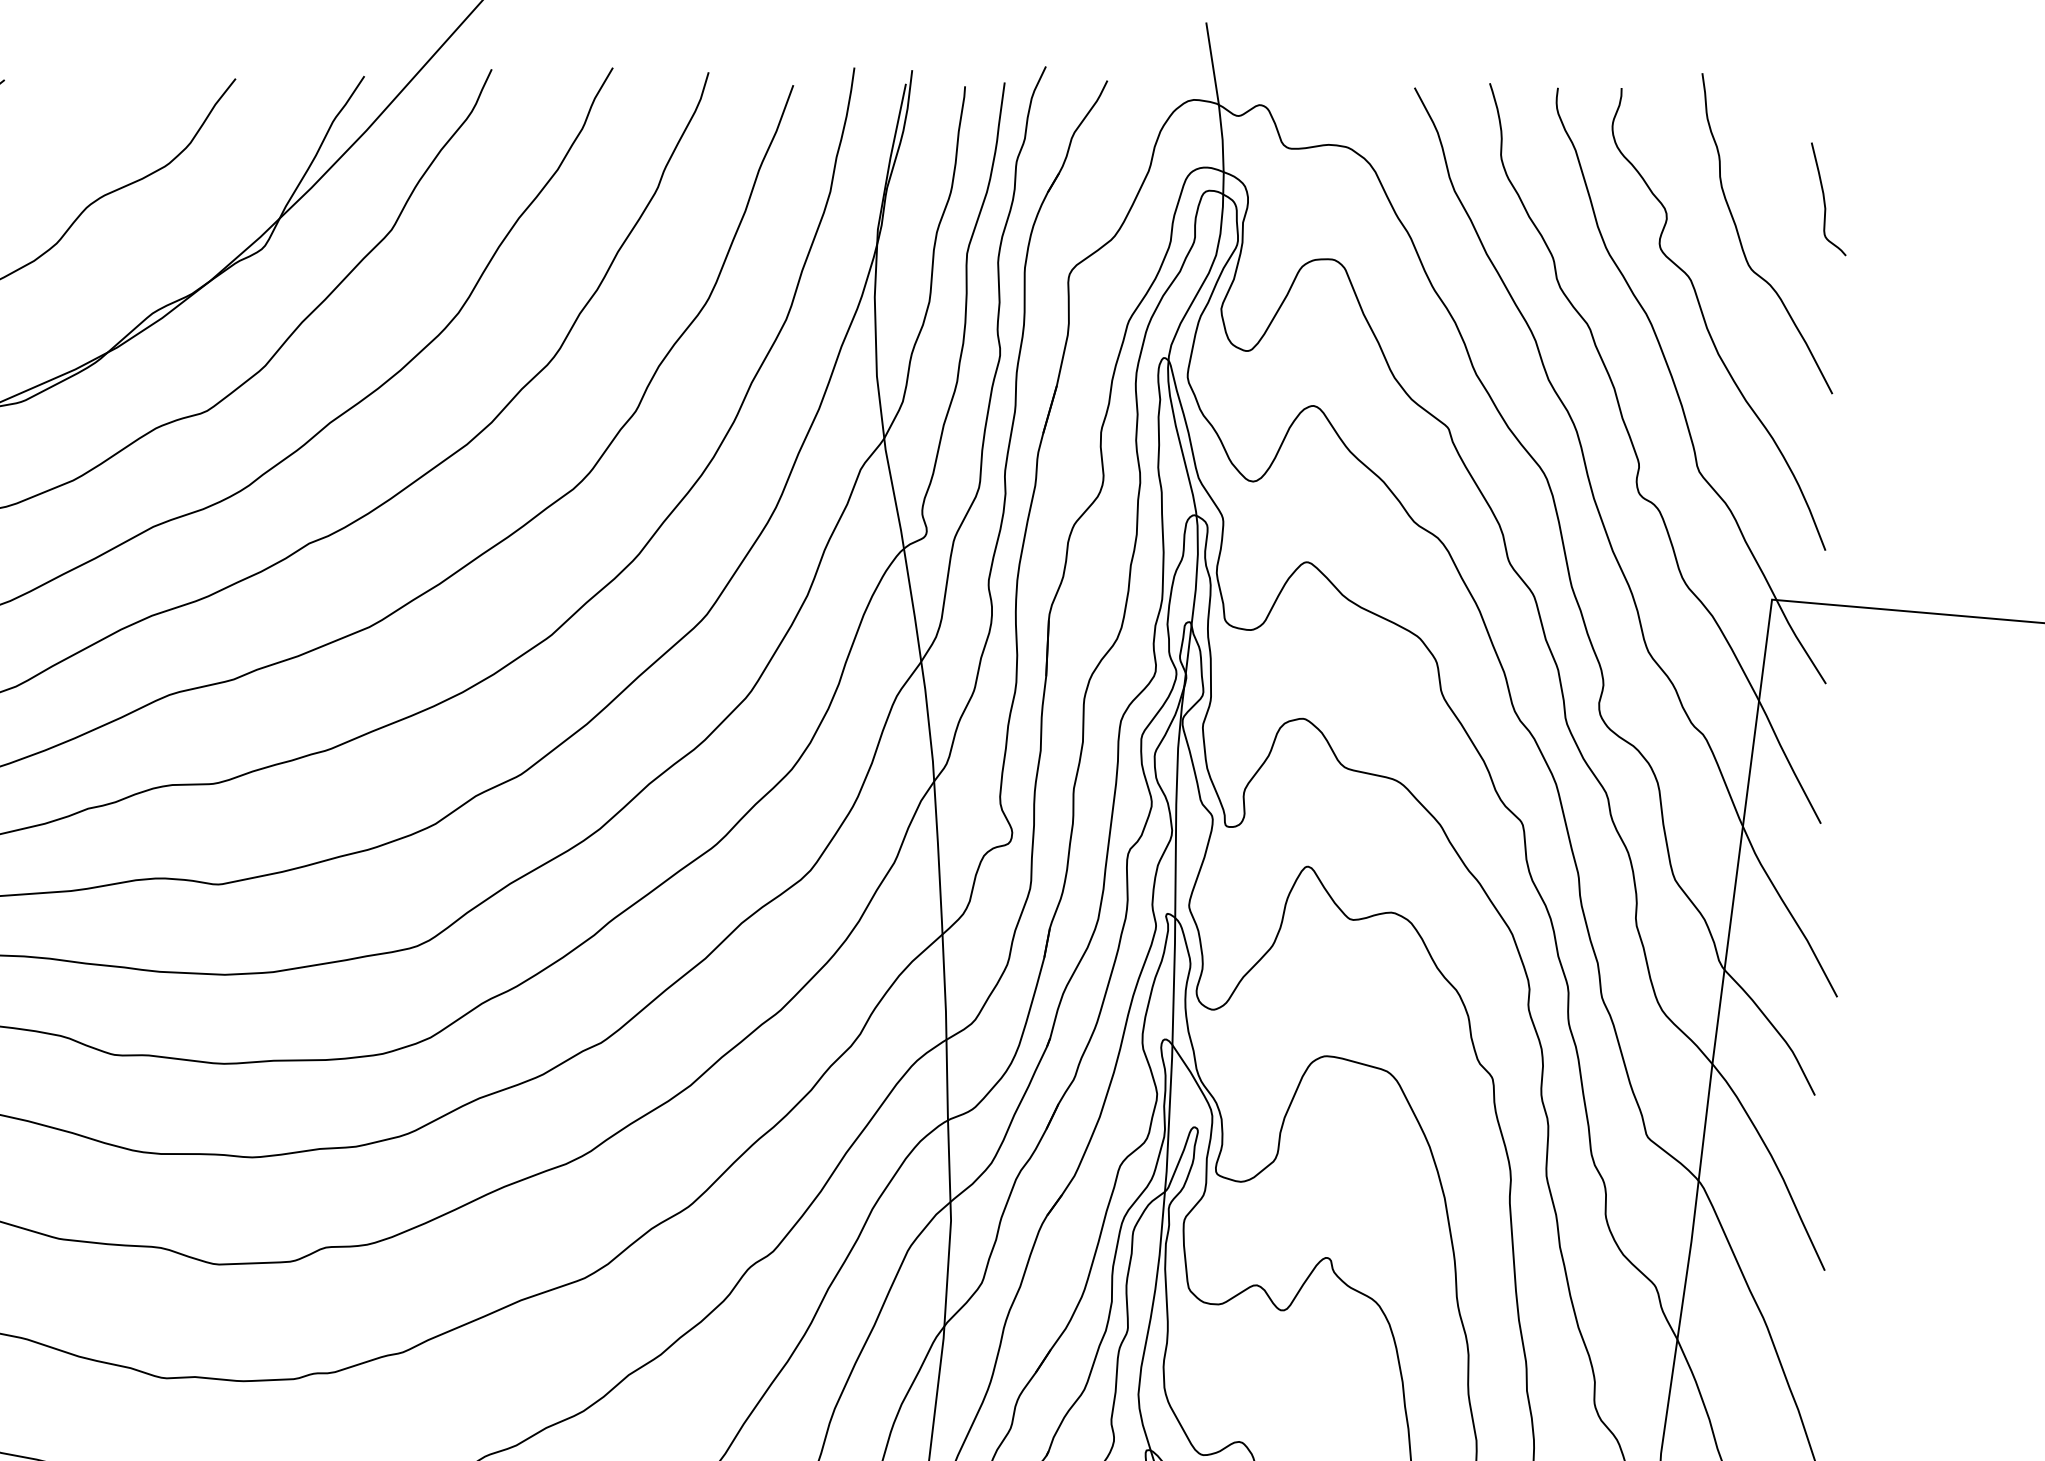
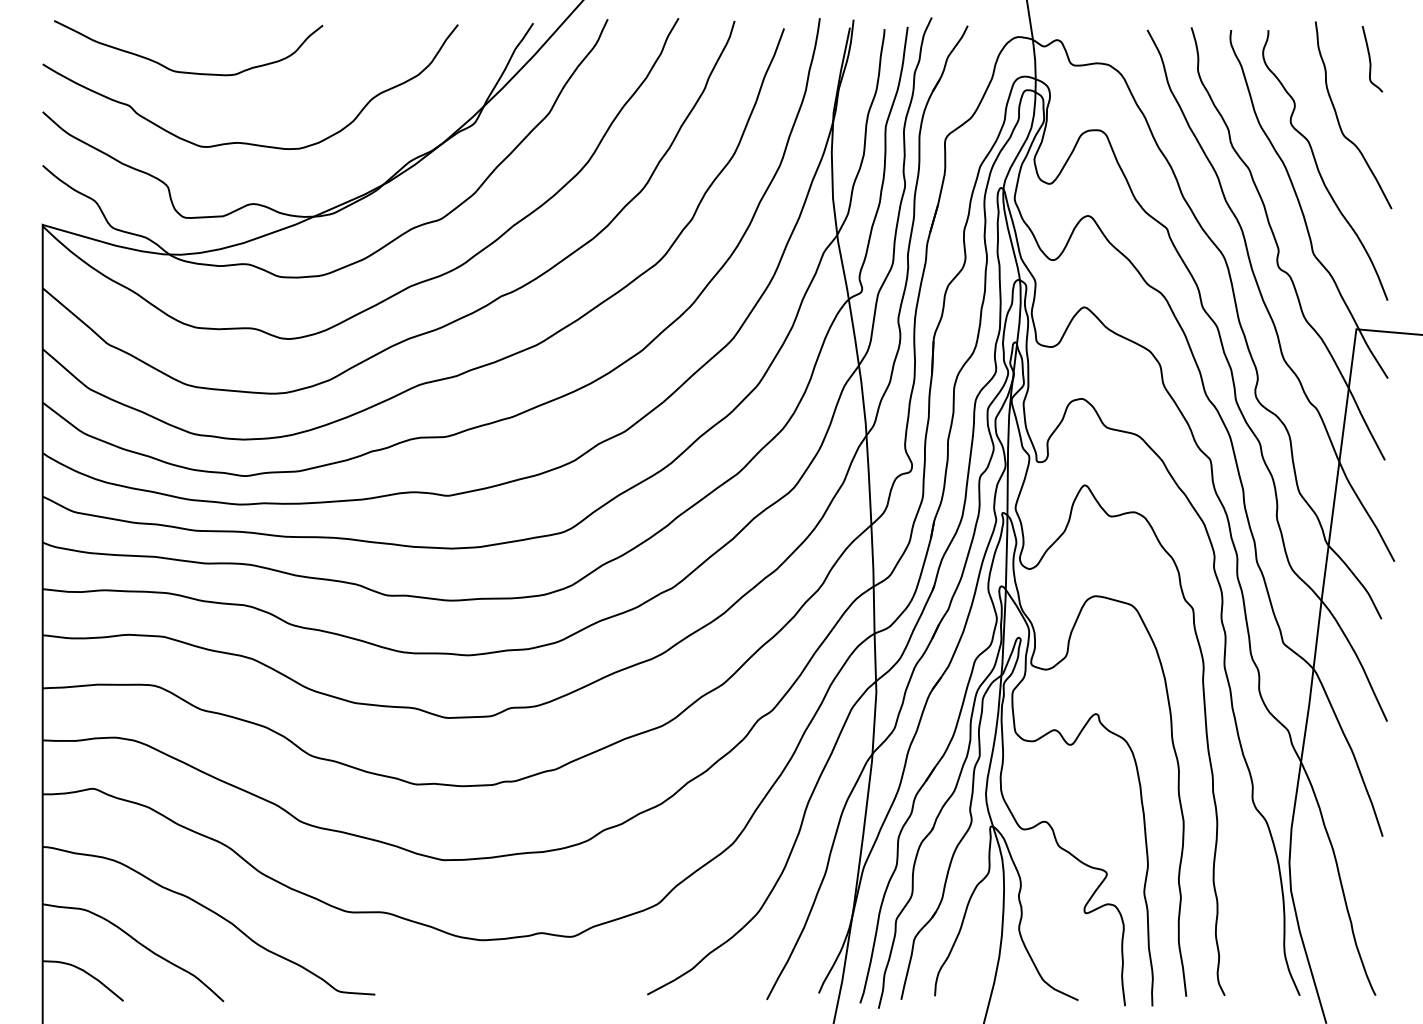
curve: (1825, 199) -> (1370, 59), moved

